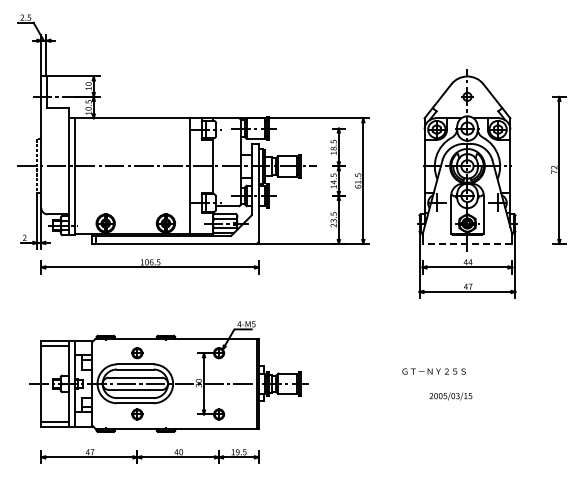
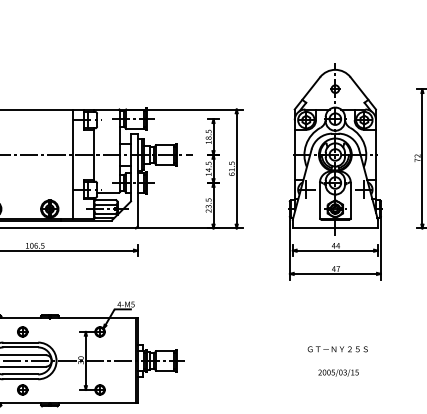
line: (467, 243) -> (335, 228), dashed -> solid
text: (433, 371) -> (337, 349), moved
text: (450, 396) -> (338, 372), moved

